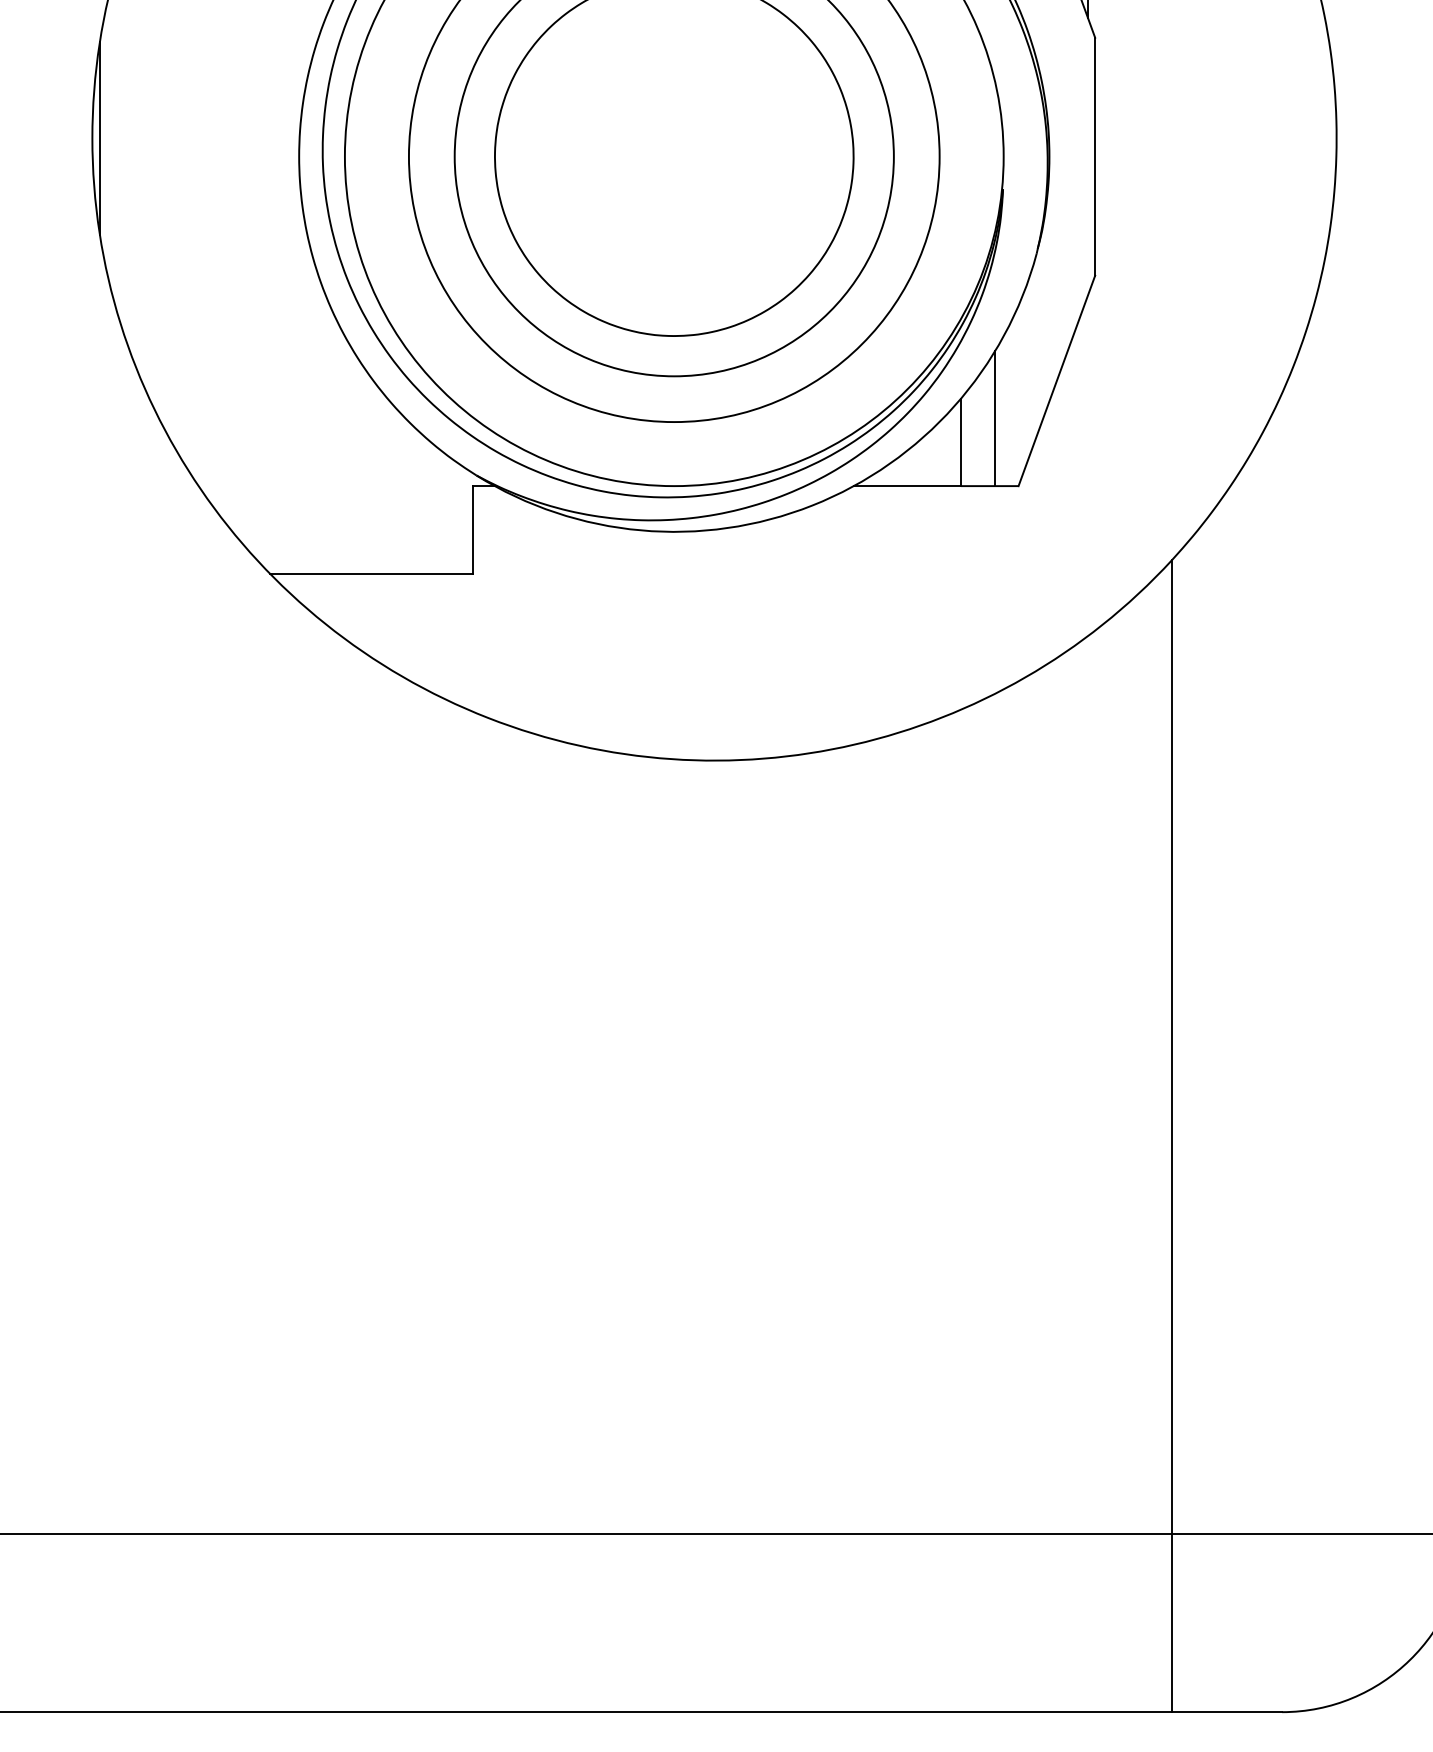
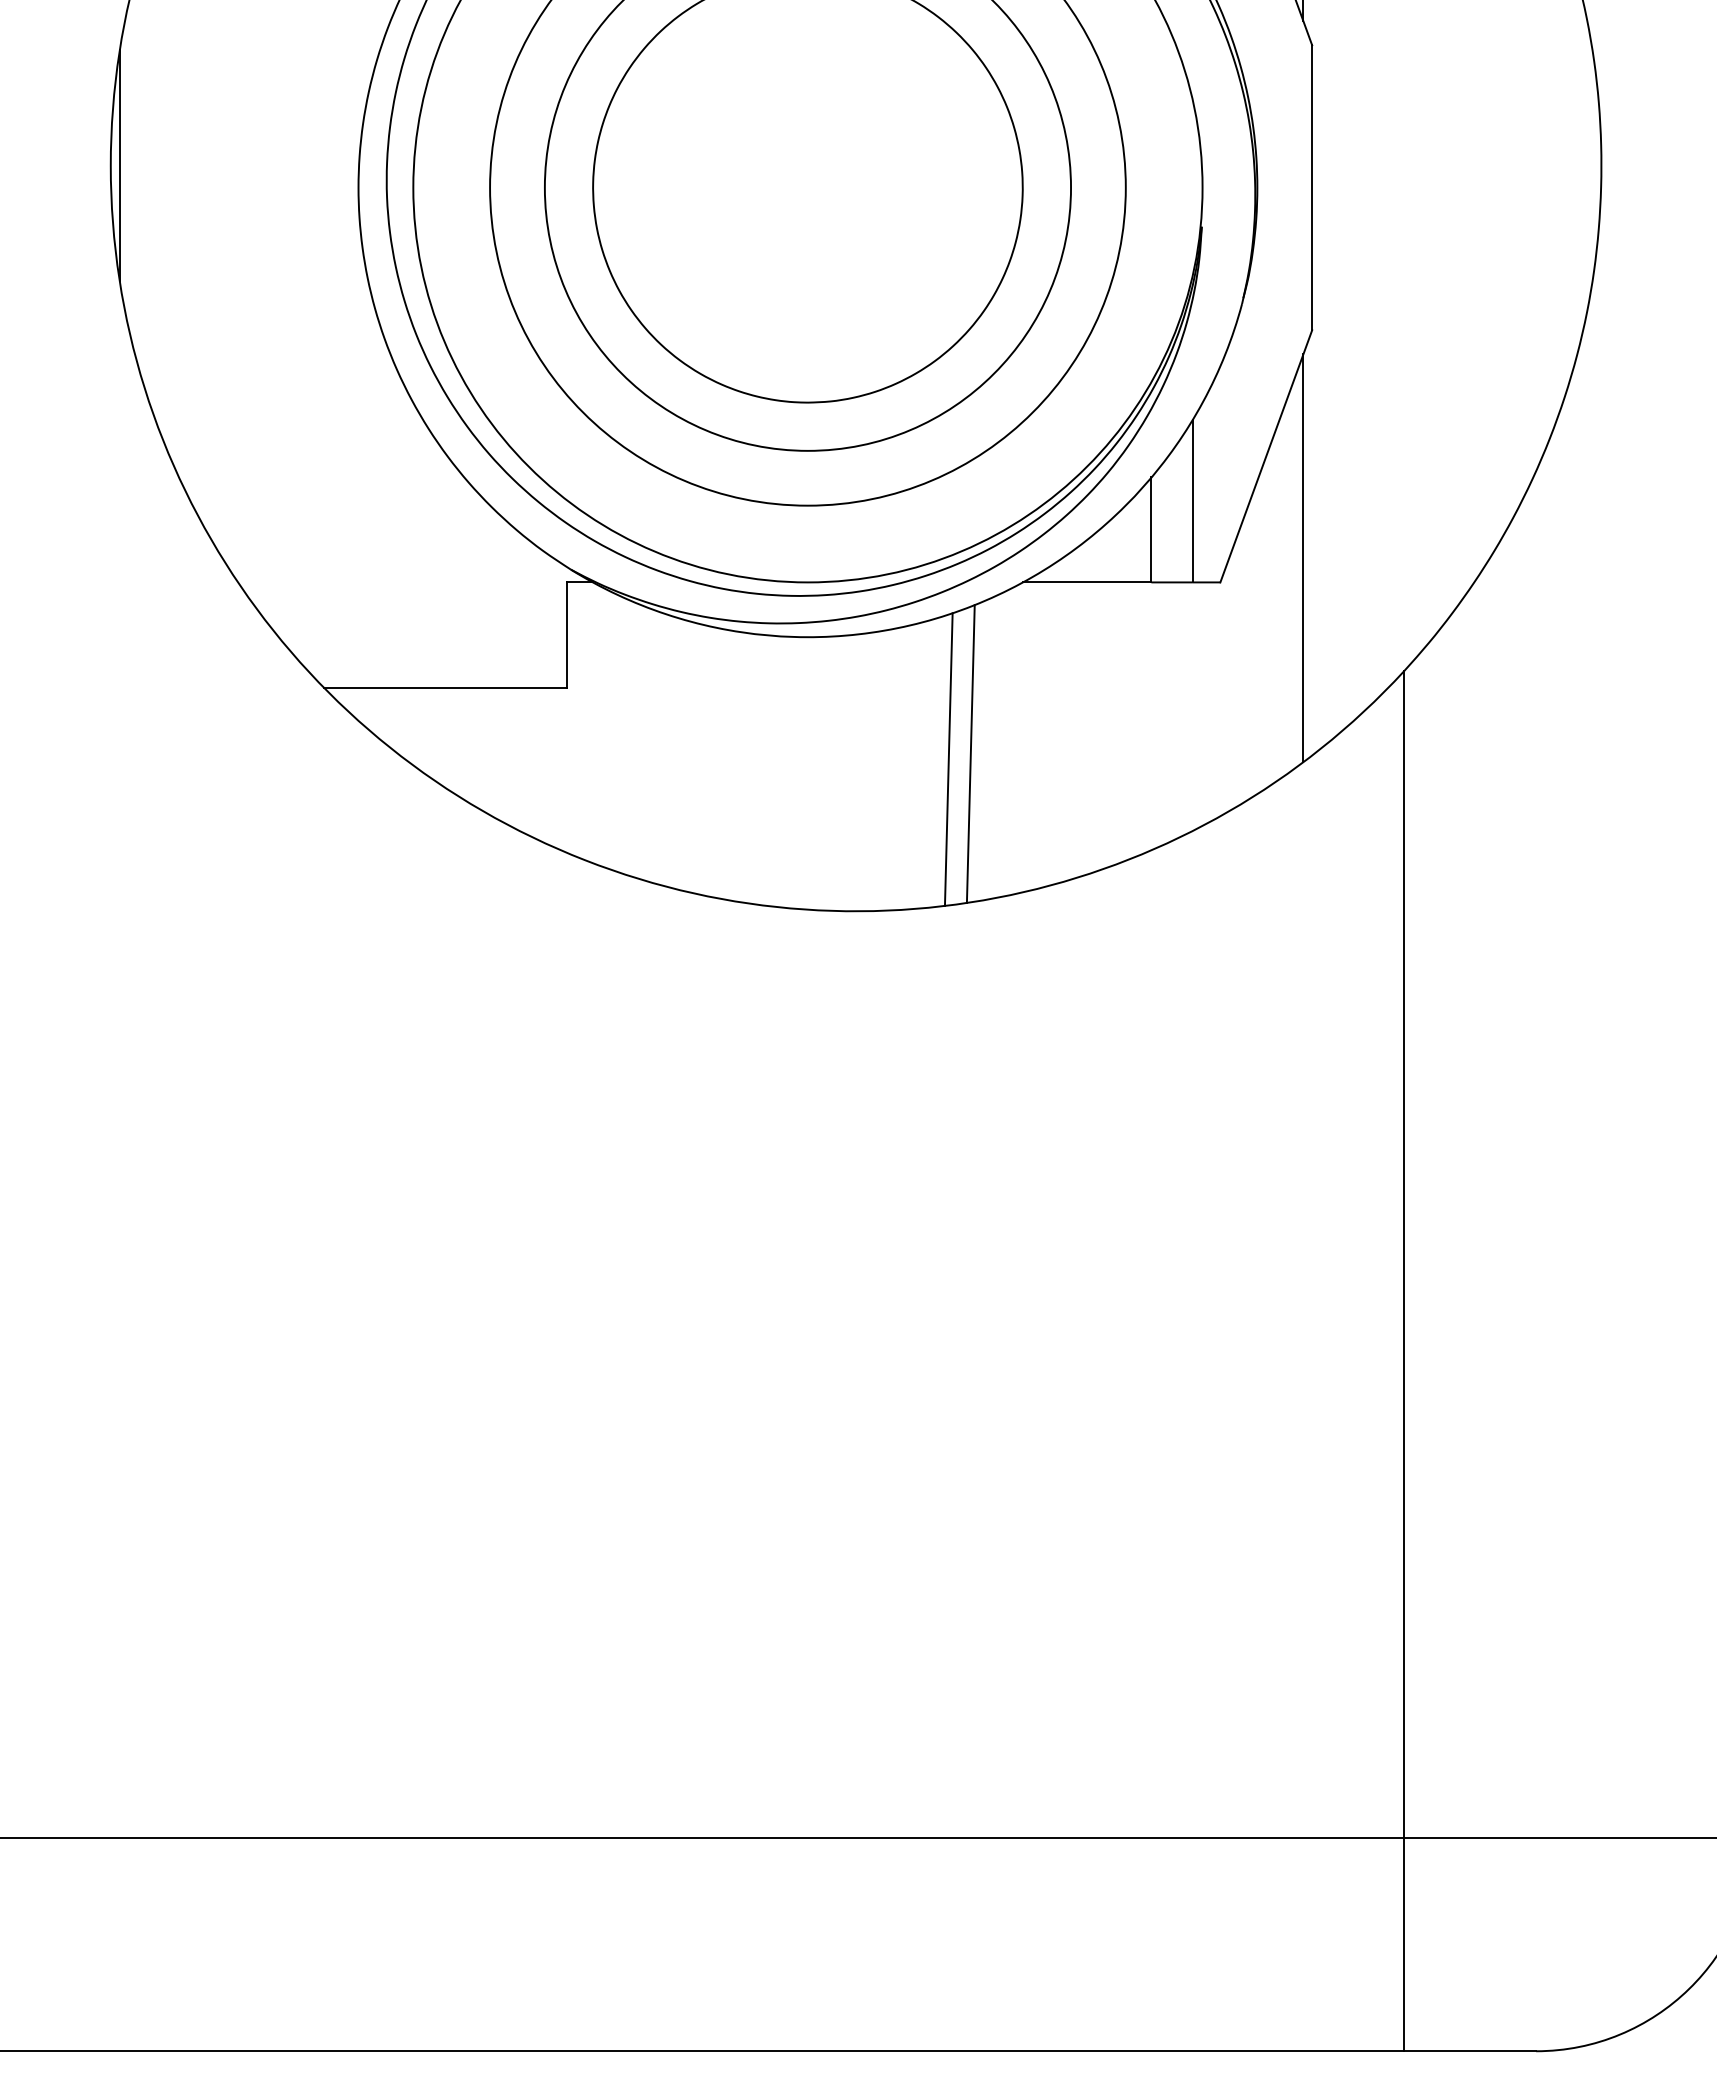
line: (1087, 466) -> (1303, 558), added
line: (809, 628) -> (970, 753), added
line: (791, 633) -> (948, 759), added

